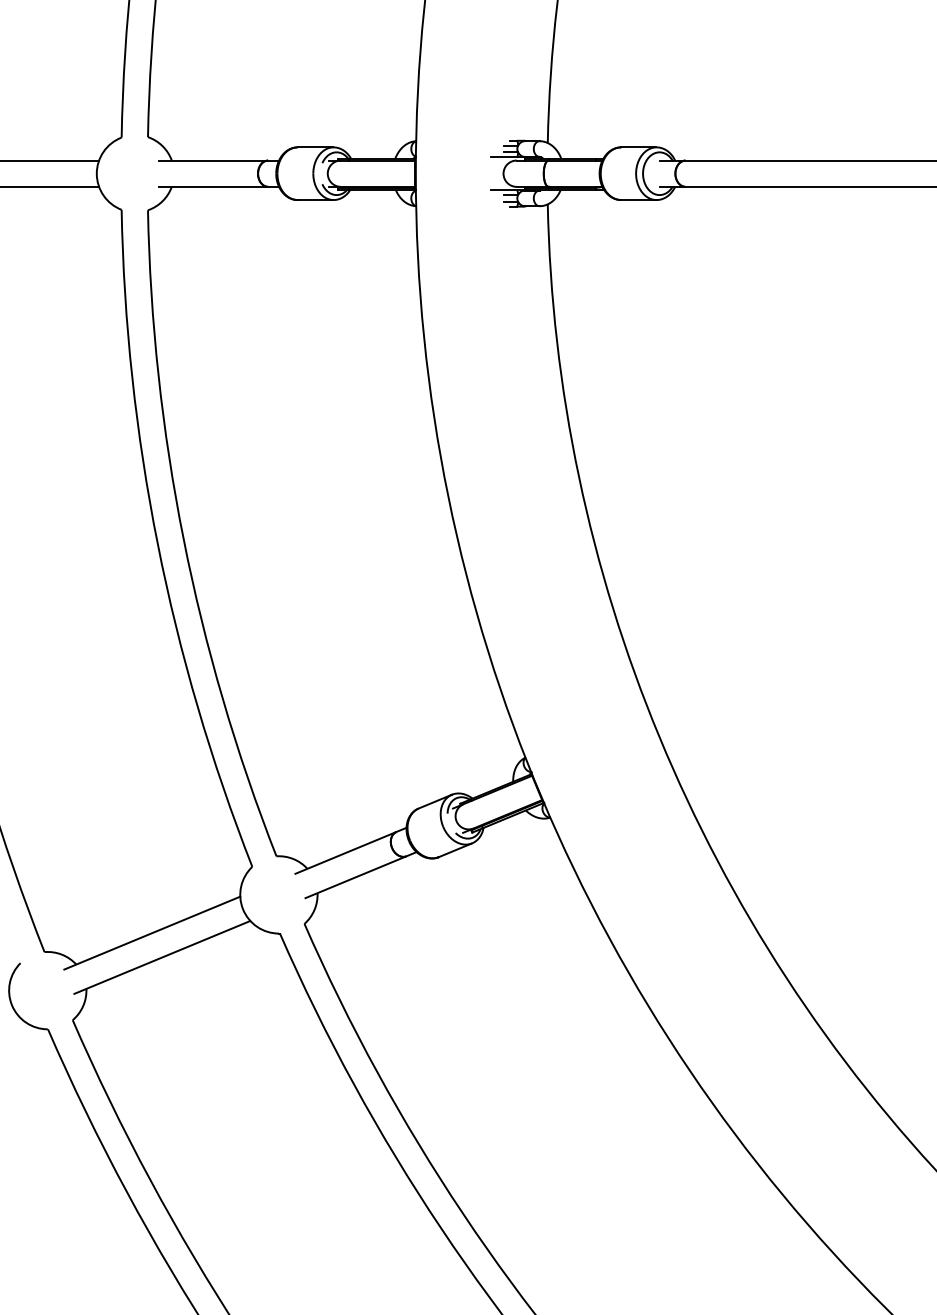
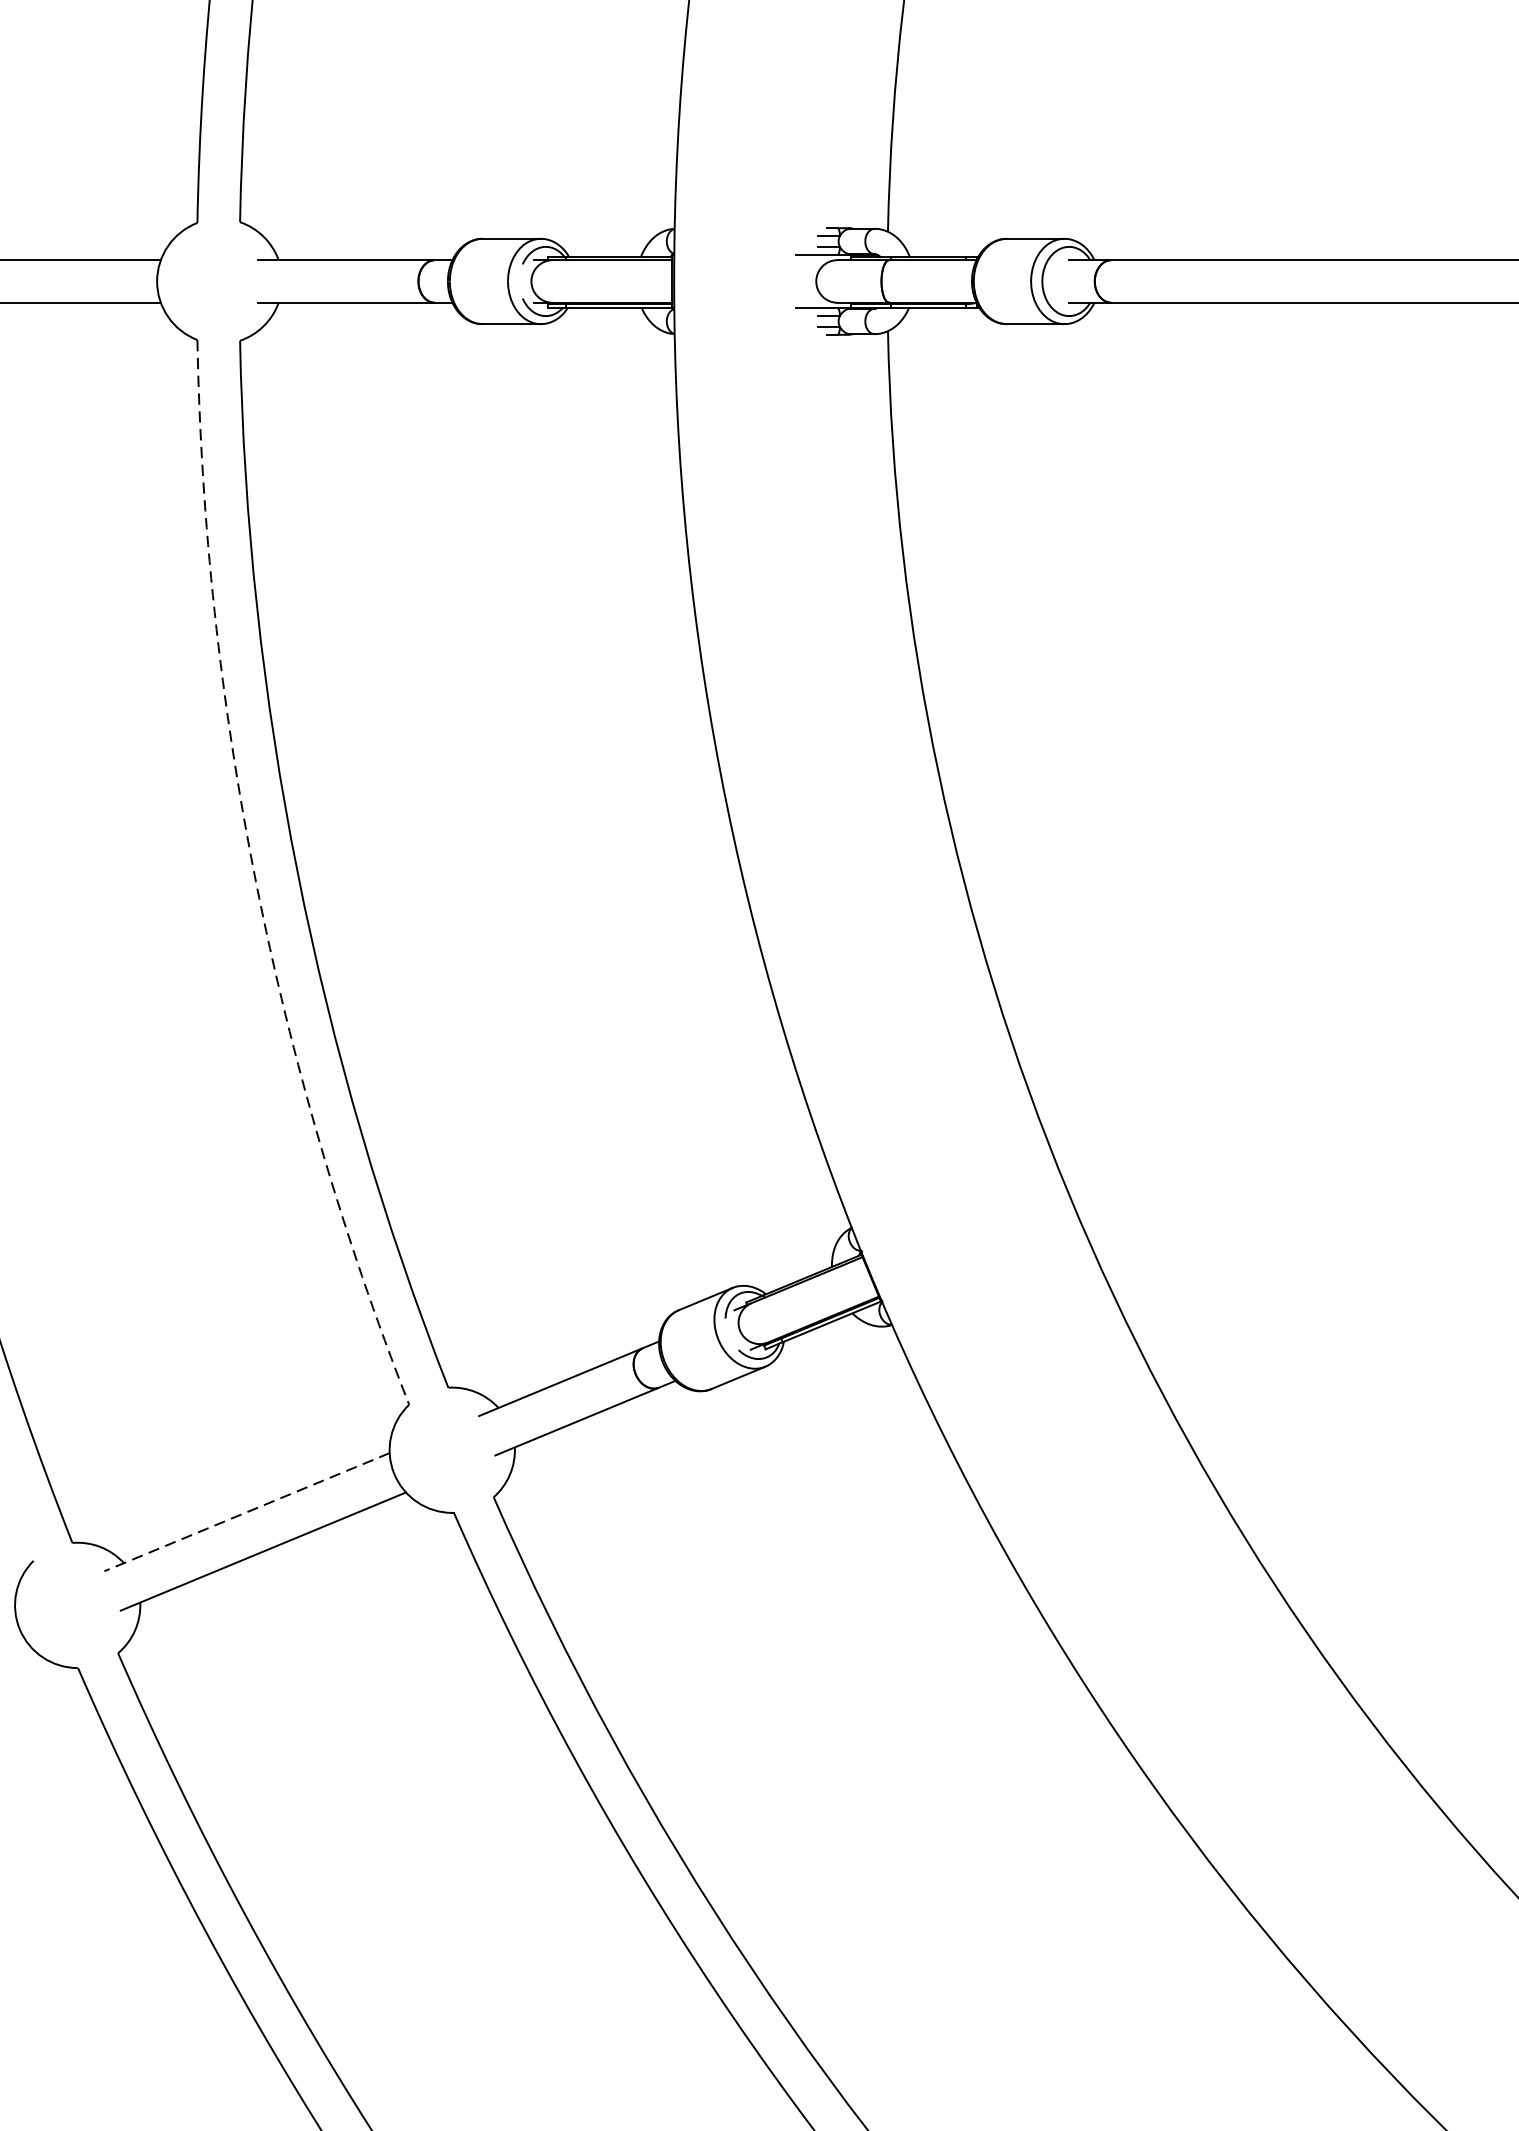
arc: (157, 544) -> (255, 882), solid -> dashed
line: (151, 933) -> (245, 1512), solid -> dashed

